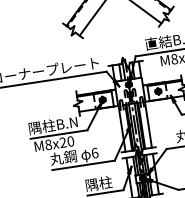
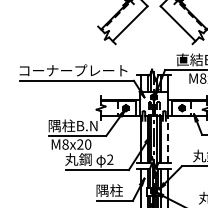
line: (148, 124) -> (167, 139), solid -> dashed
text: (95, 152) -> (110, 159), 6 -> 2

